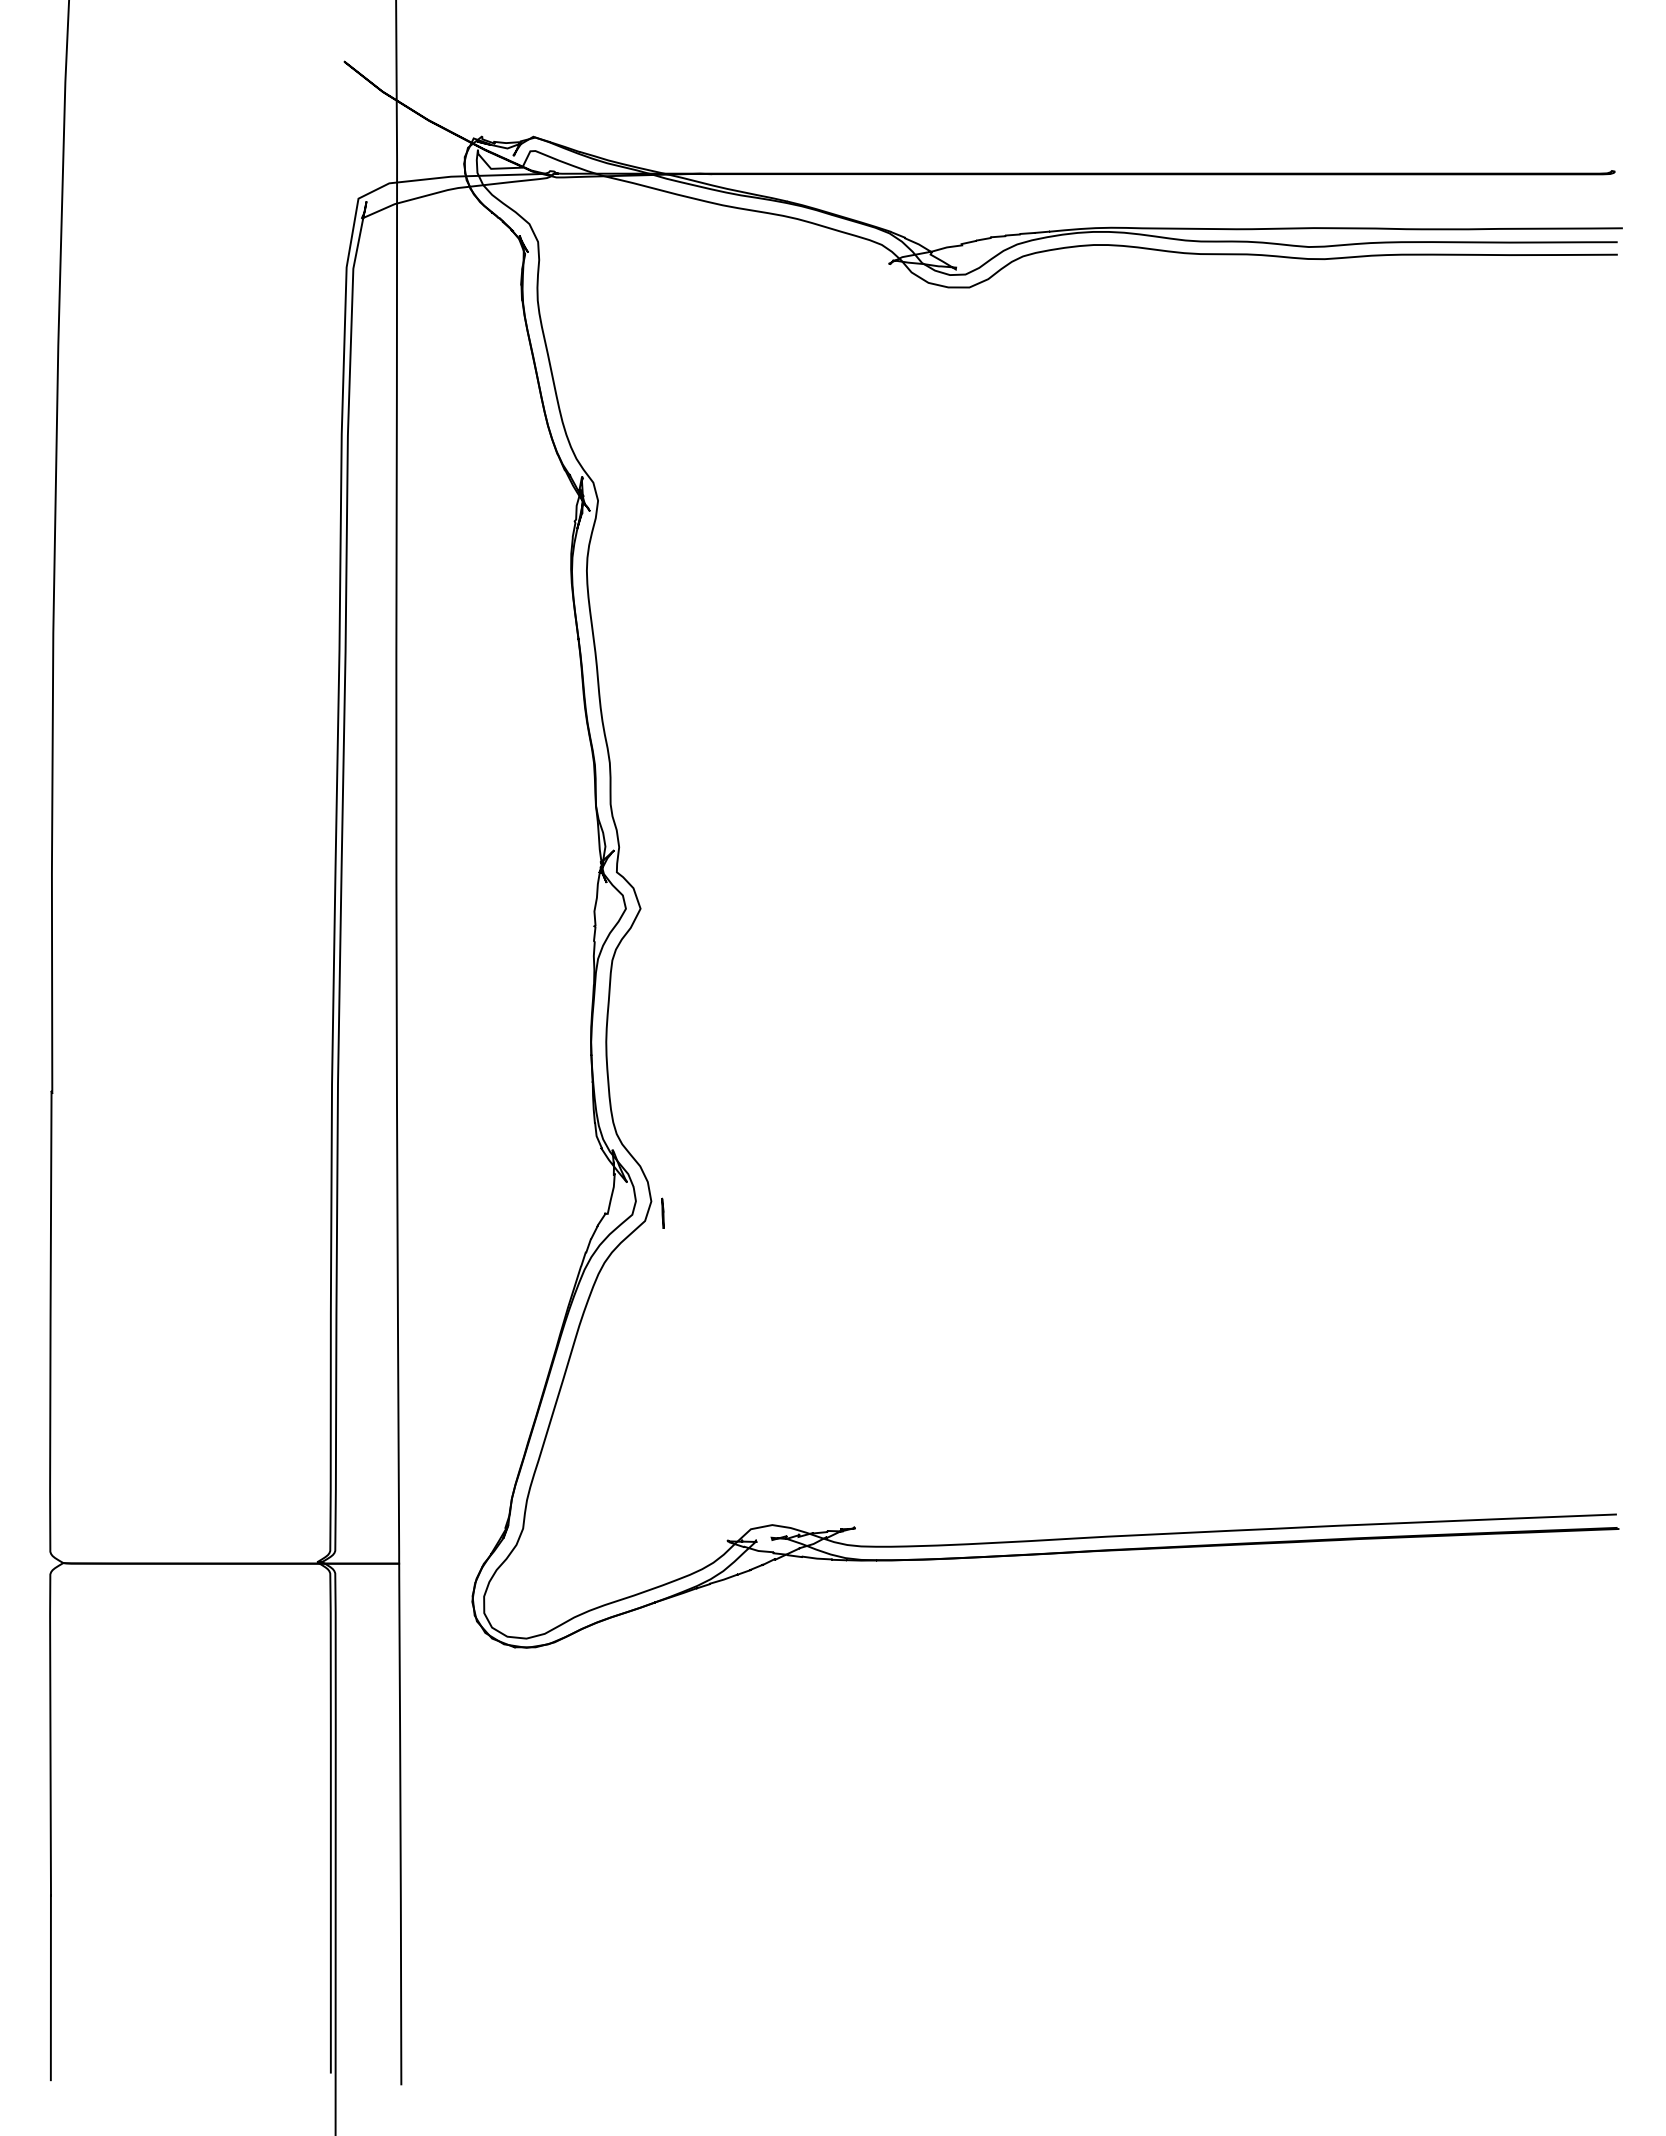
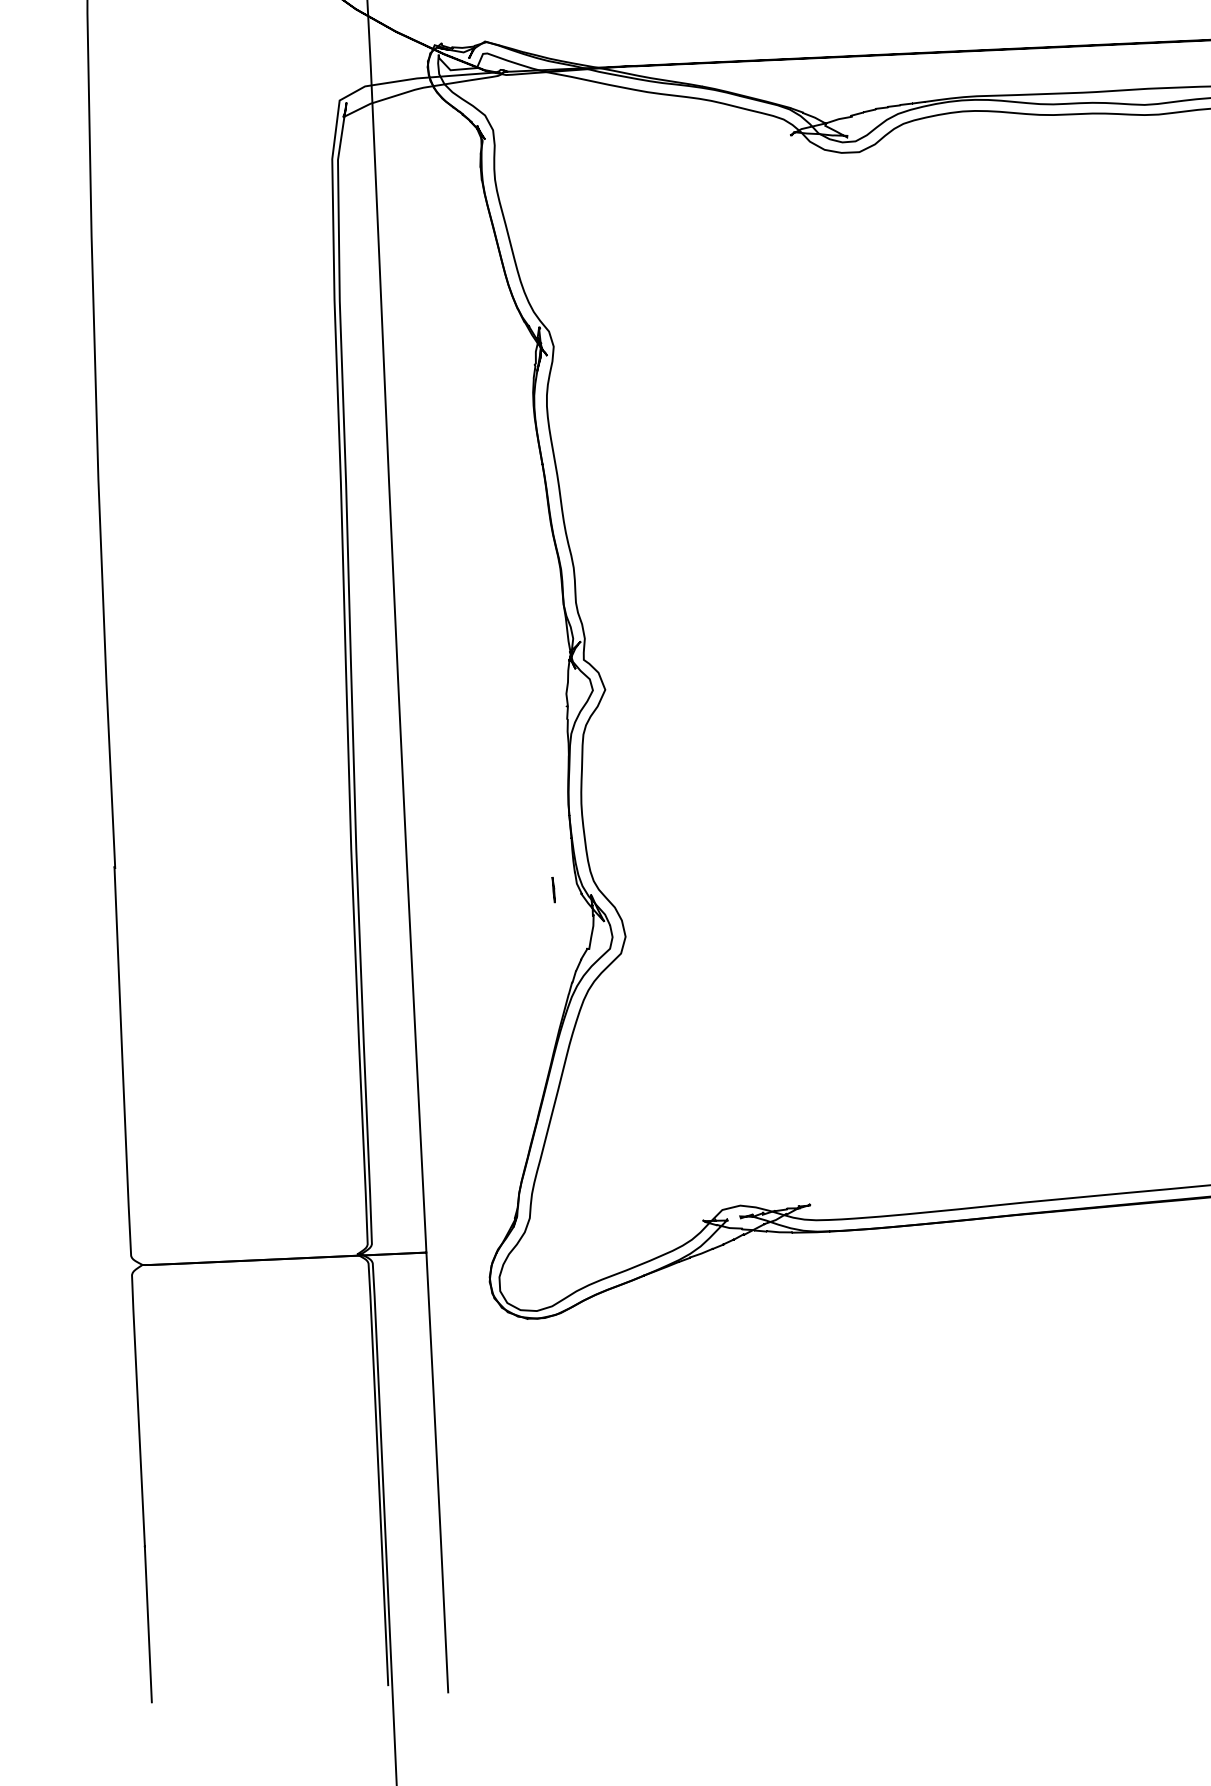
line: (662, 1212) -> (553, 889), moved

